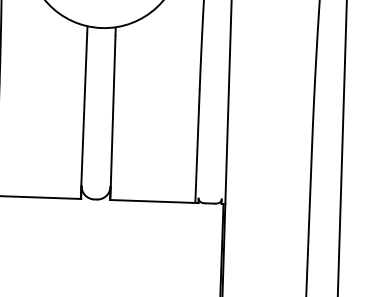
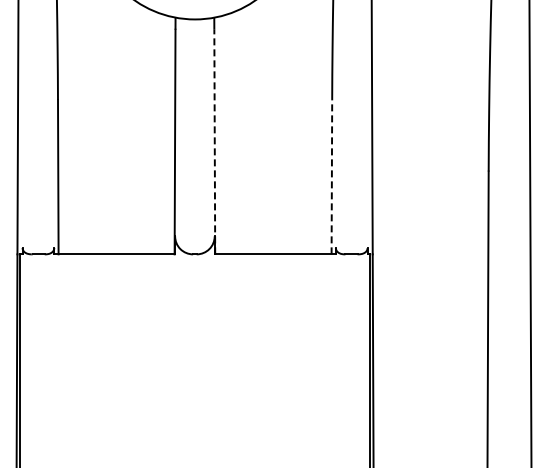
line: (112, 117) -> (214, 141), solid -> dashed
line: (197, 146) -> (331, 176), solid -> dashed

